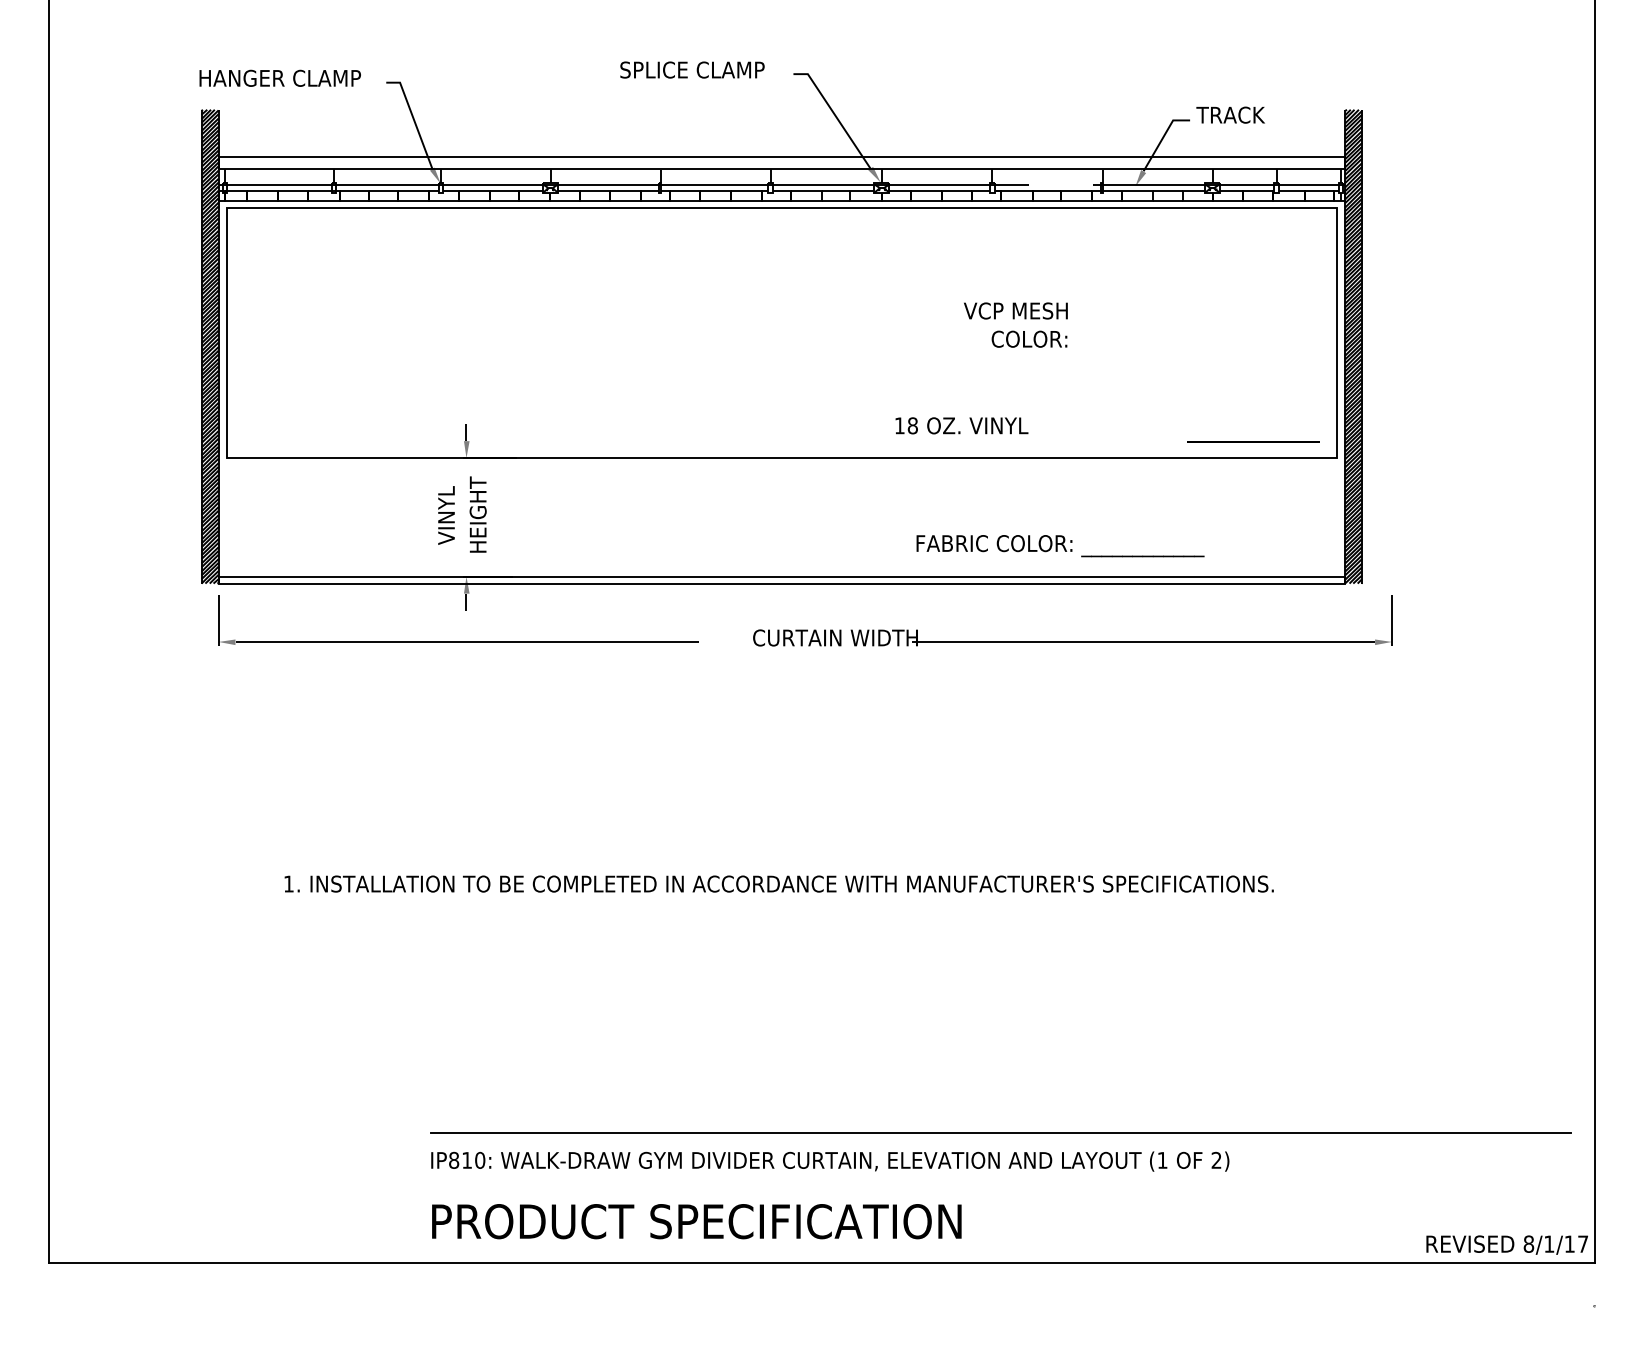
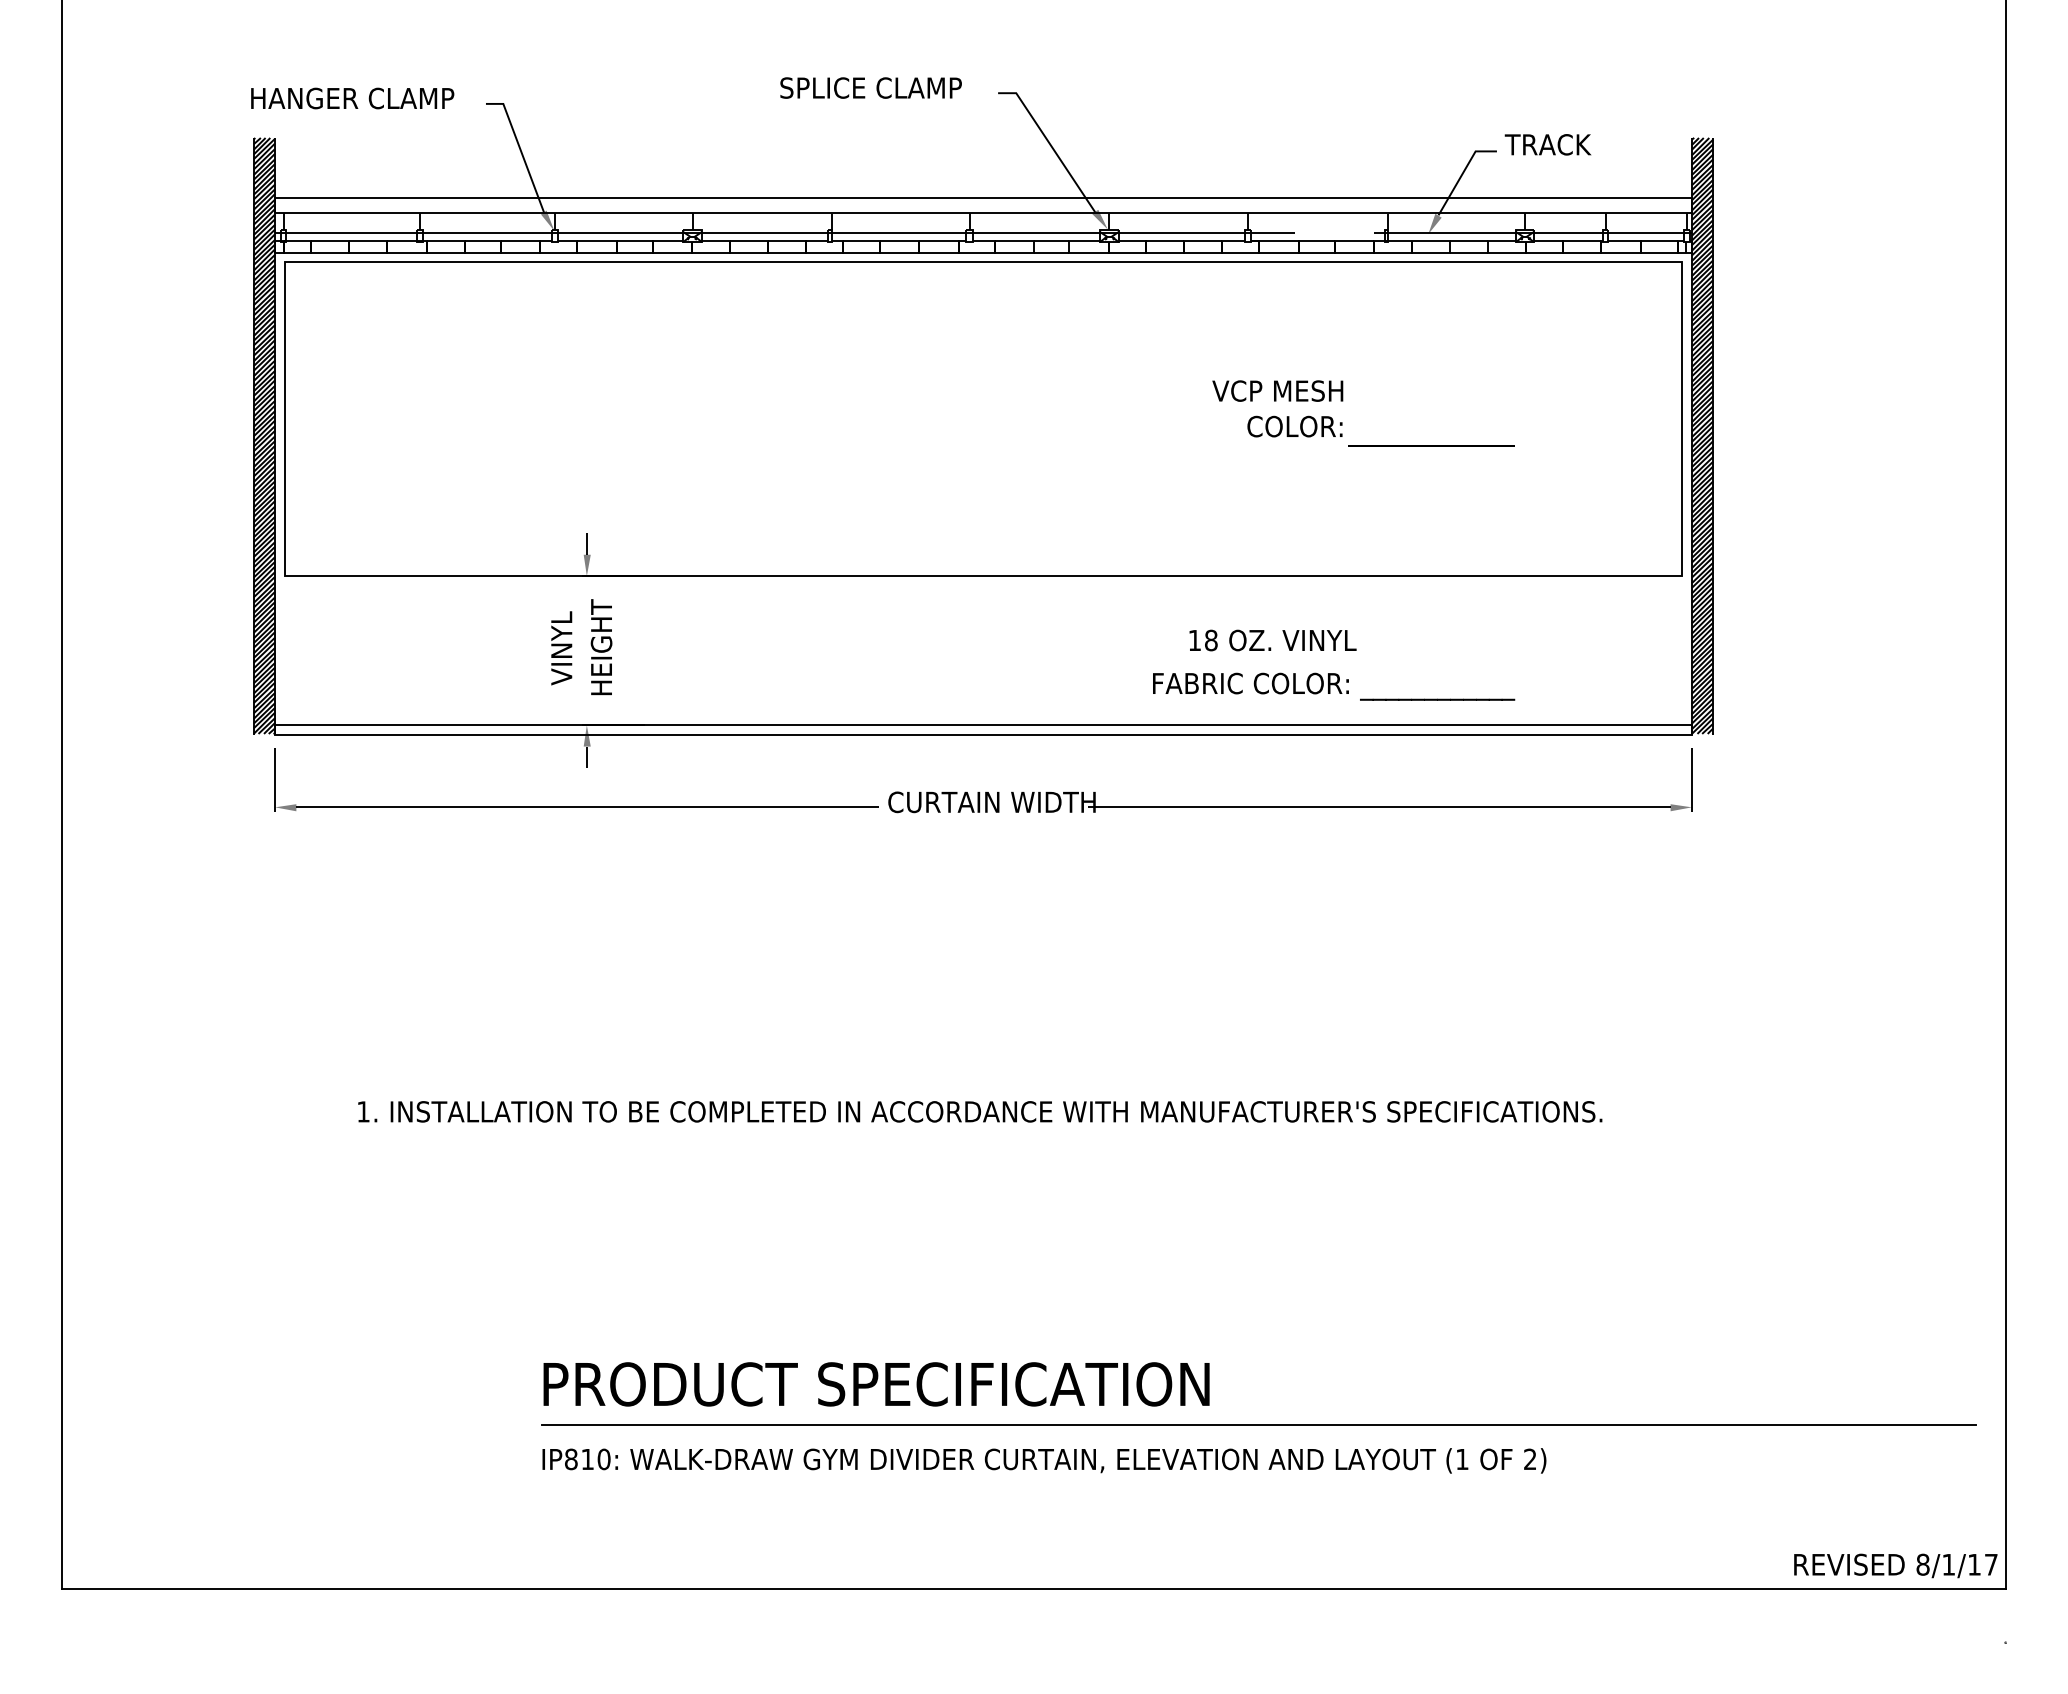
text: (961, 425) -> (1272, 640), moved
text: (1253, 441) -> (1431, 445), moved
part: (1072, 641) -> (1290, 806), moved
text: (696, 1221) -> (876, 1384), moved

